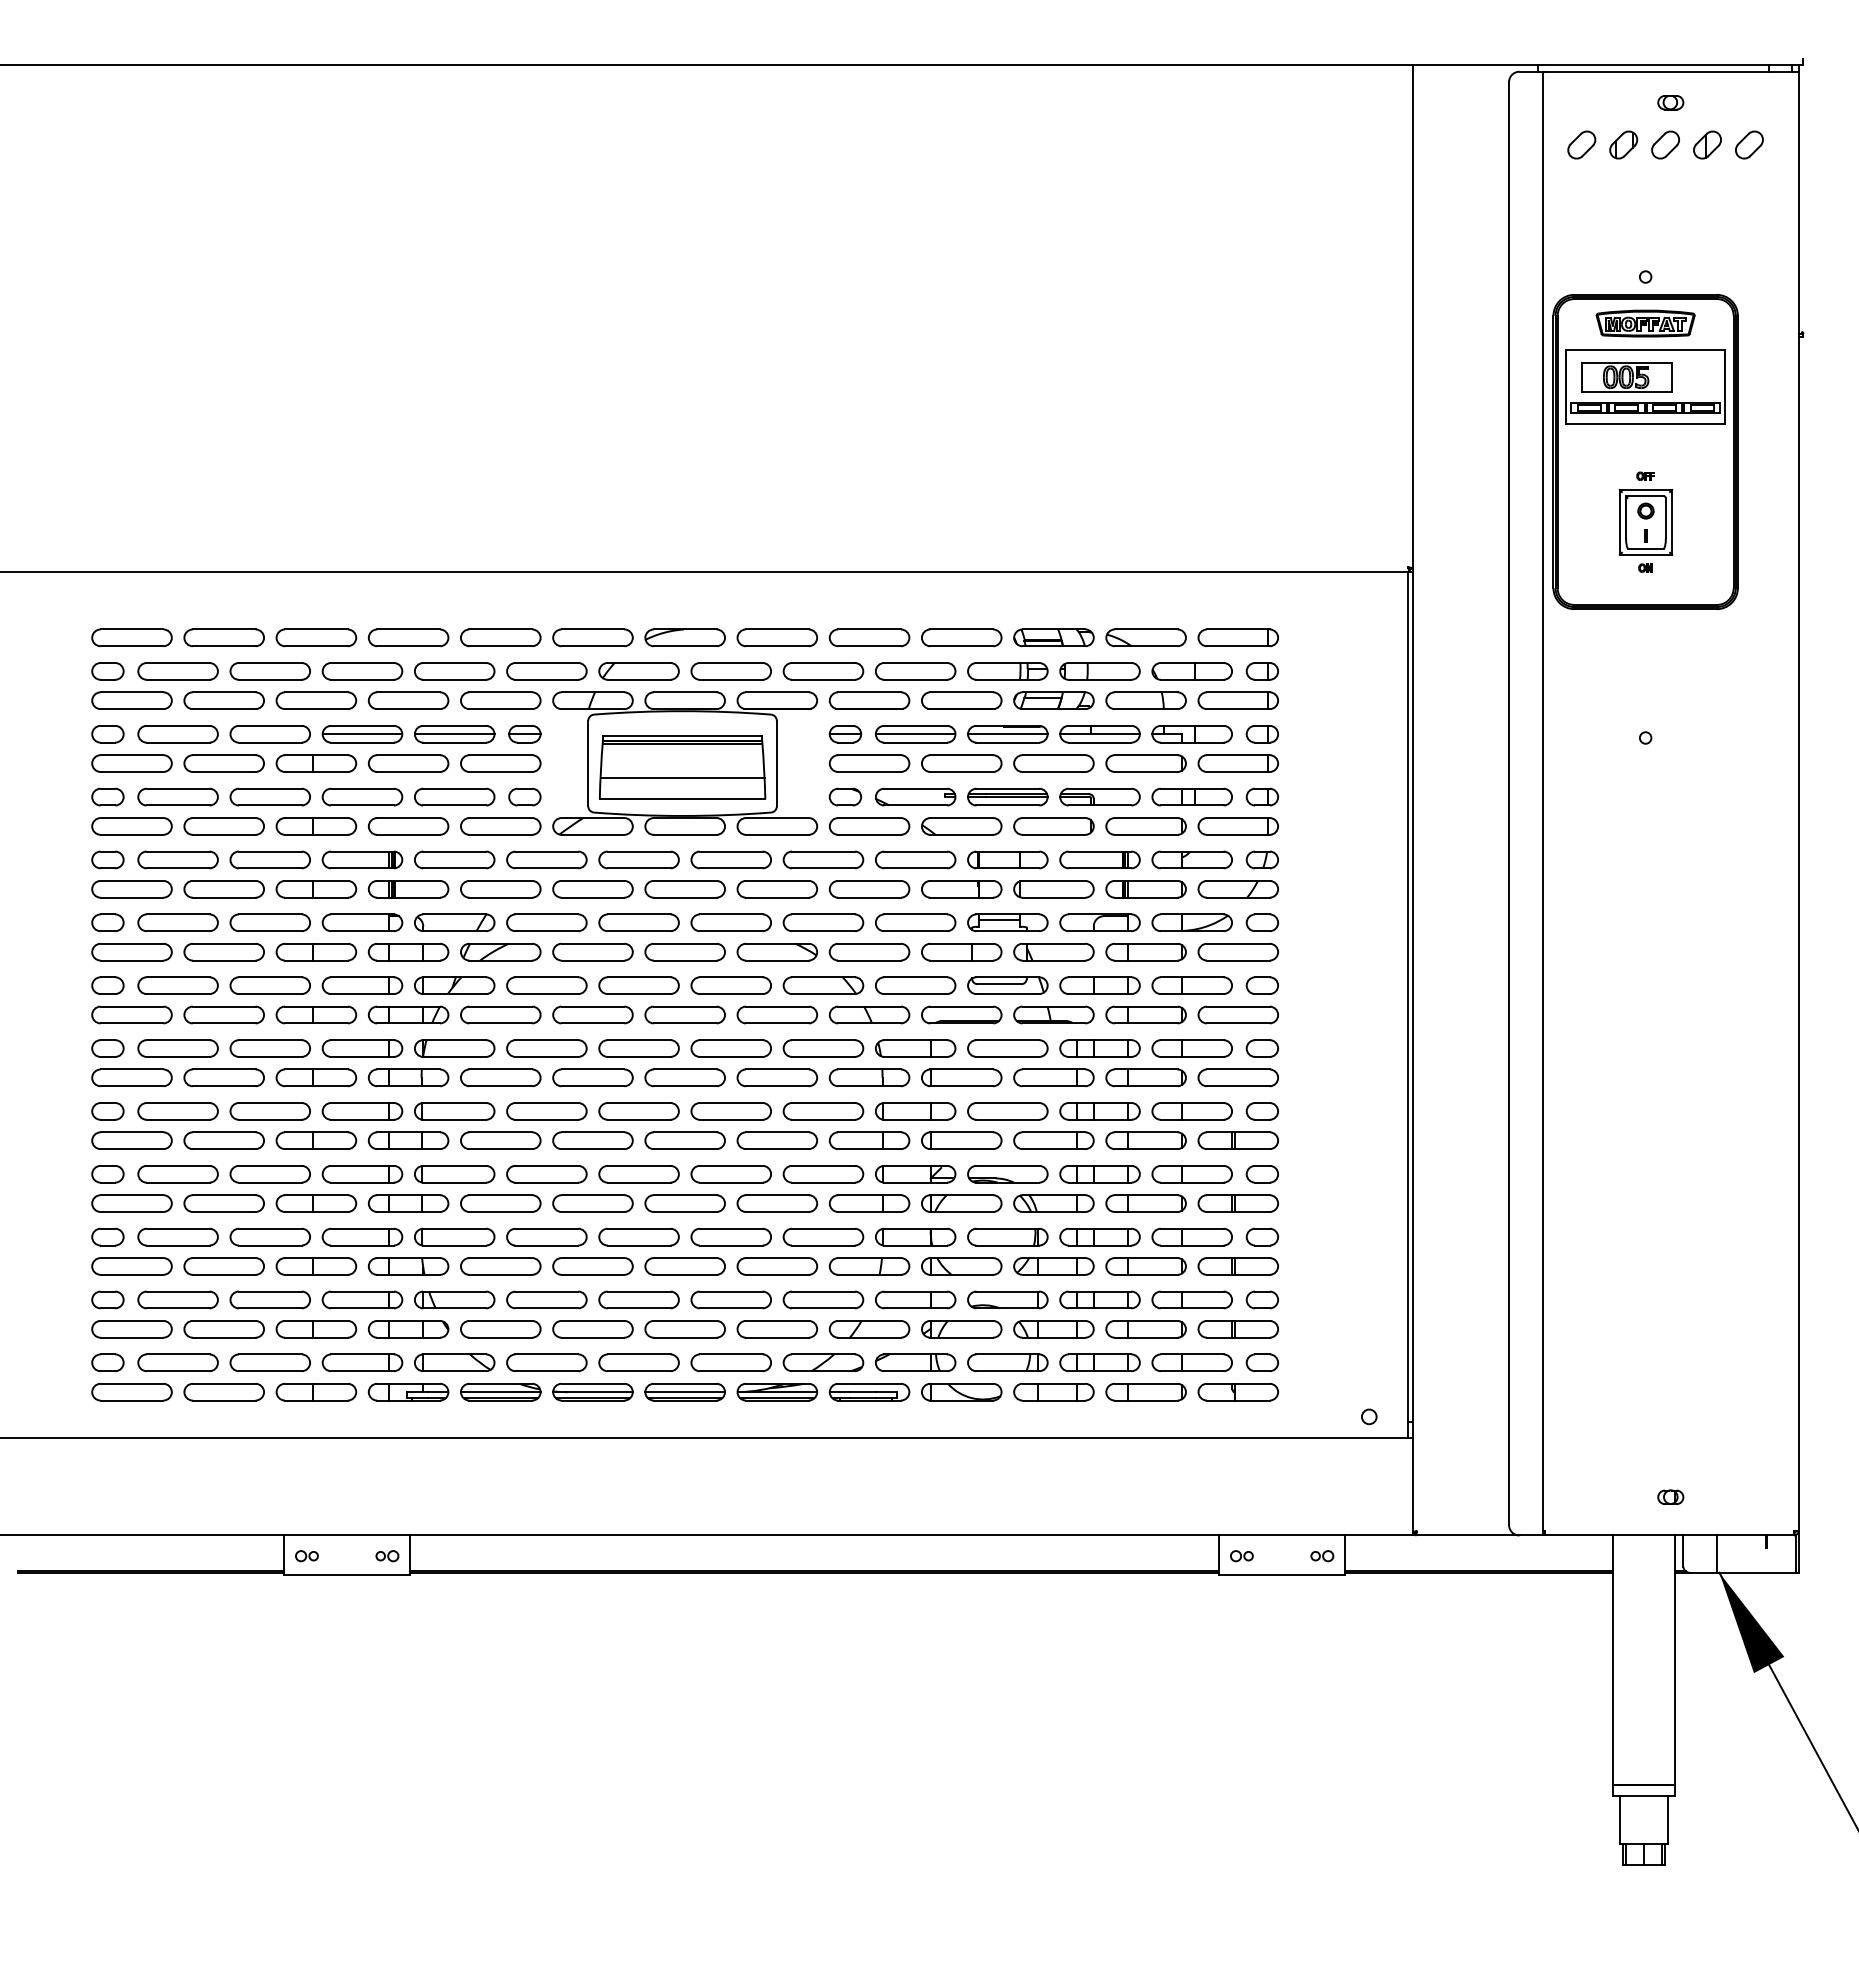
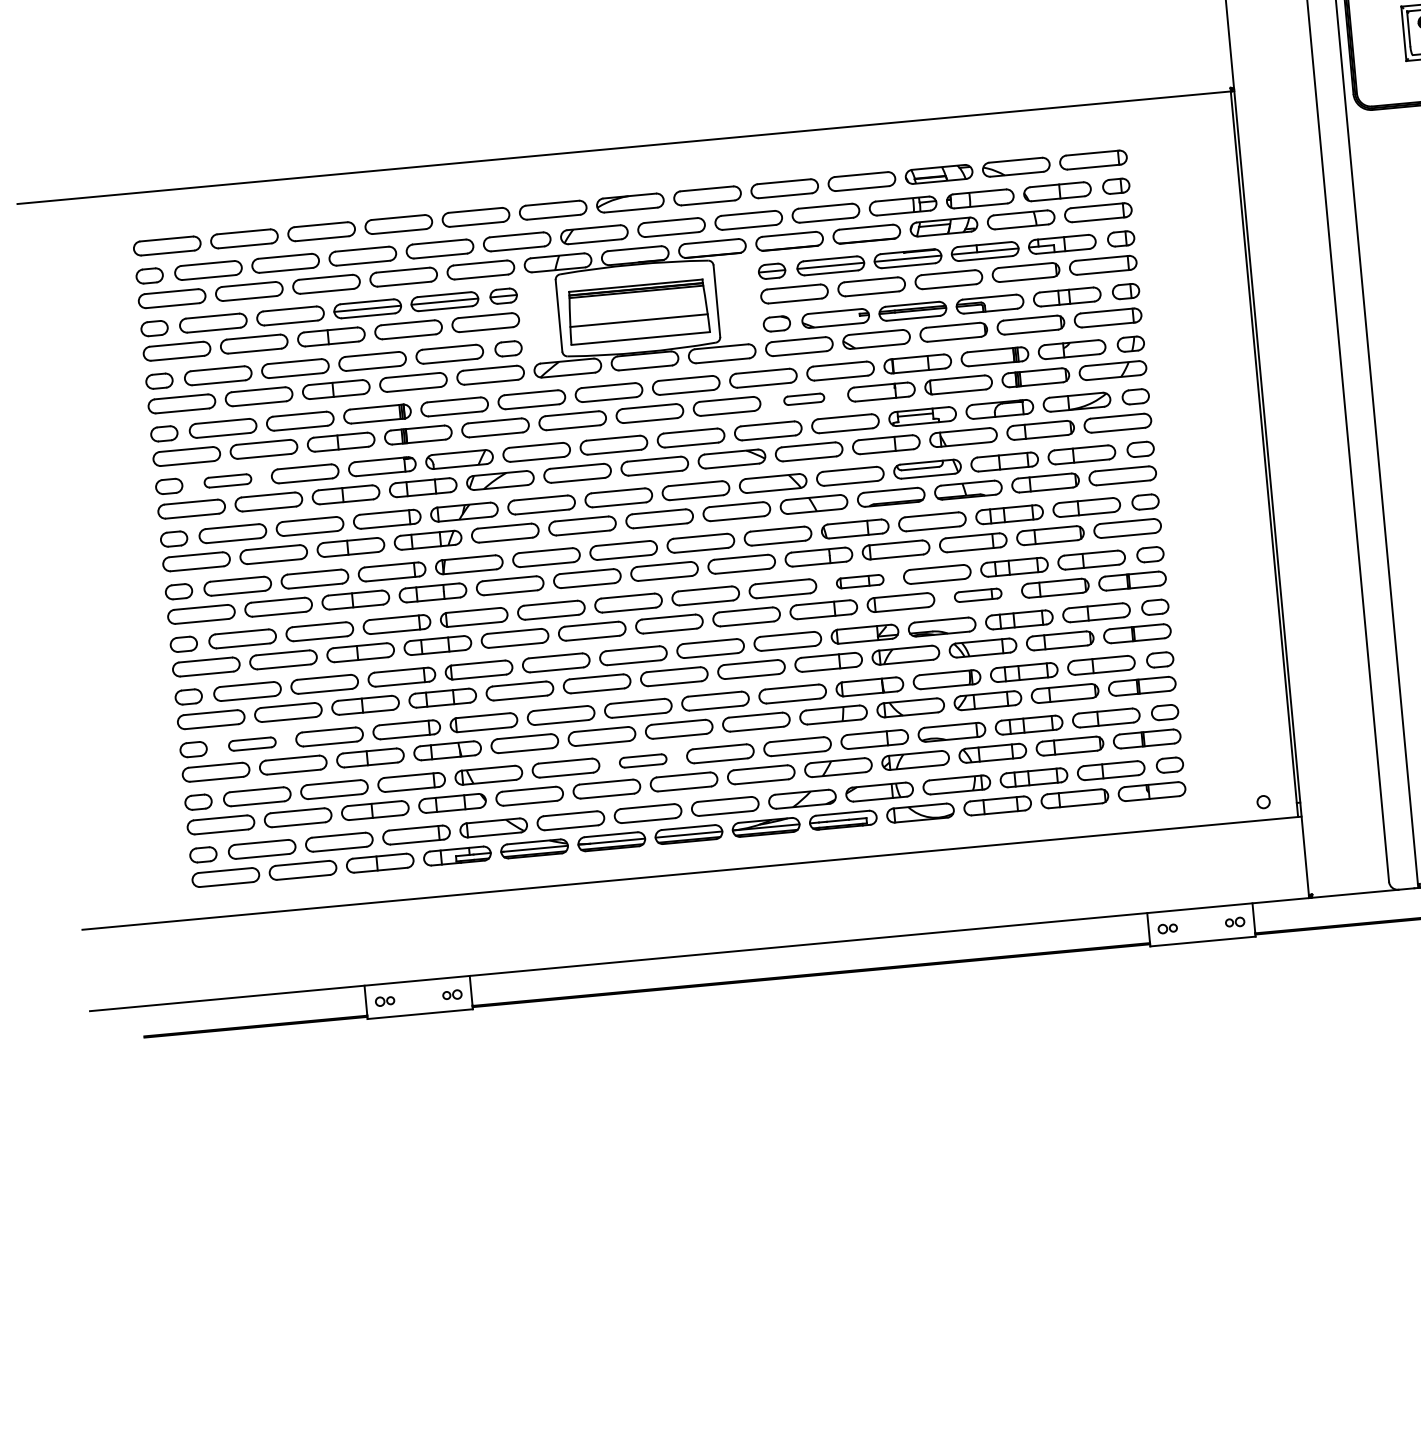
part: (869, 889) -> (804, 399), size x0.6
part: (177, 922) -> (227, 480), size x0.7
part: (915, 1111) -> (860, 581), size x0.7
part: (1053, 1140) -> (977, 595), size x0.7
part: (177, 1236) -> (251, 743), size x0.7
part: (638, 1299) -> (642, 760), size x0.7

